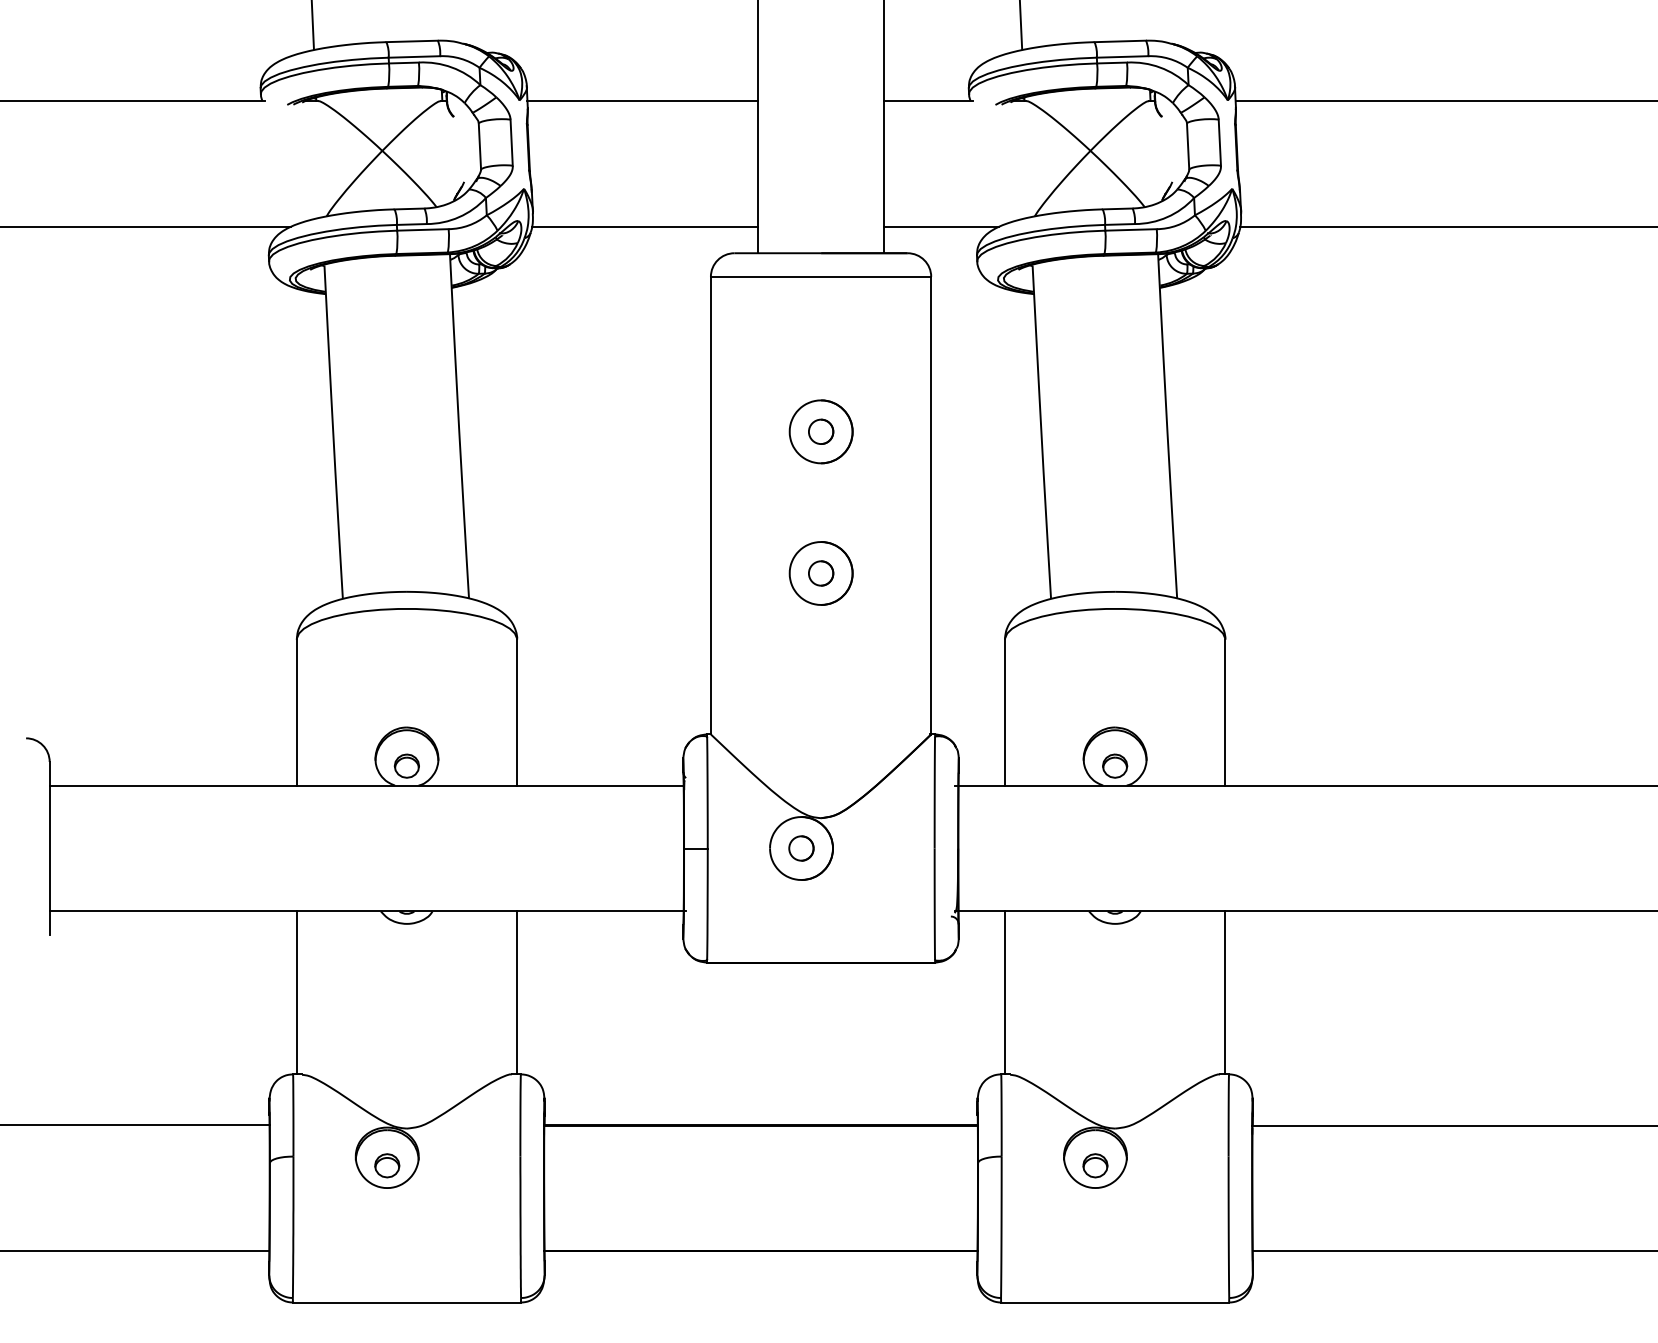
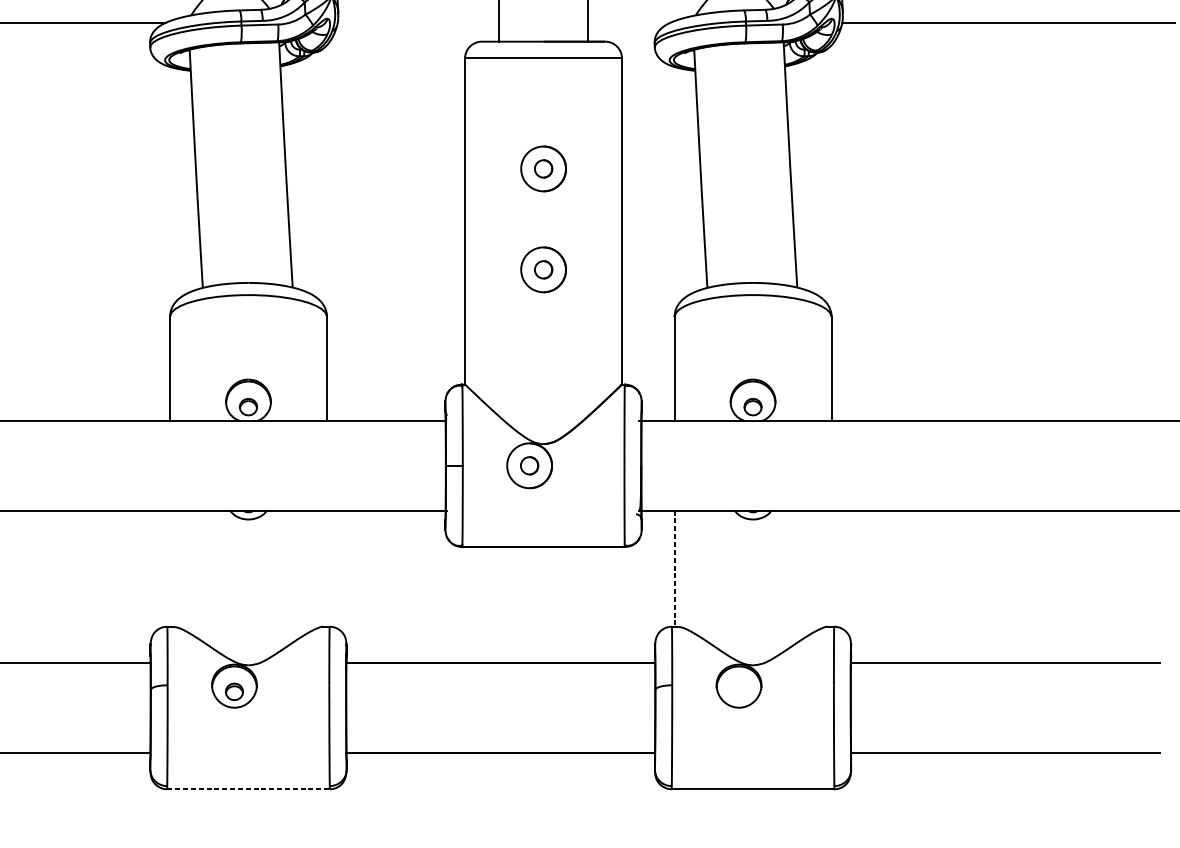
line: (644, 226) -> (417, 22), removed
line: (941, 226) -> (629, 22), removed
line: (296, 992) -> (169, 568), removed
line: (517, 992) -> (327, 568), removed
line: (1225, 992) -> (831, 568), removed
line: (1004, 993) -> (674, 569), solid -> dashed
part: (1095, 1165) -> (739, 691), removed
line: (406, 1302) -> (248, 789), solid -> dashed

